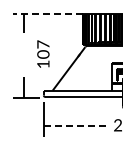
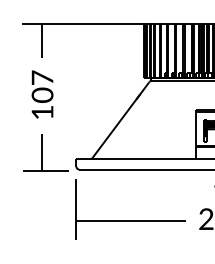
line: (47, 13) -> (83, 23), dashed -> solid
text: (43, 53) -> (42, 93), moved
line: (74, 126) -> (130, 221), dashed -> solid

